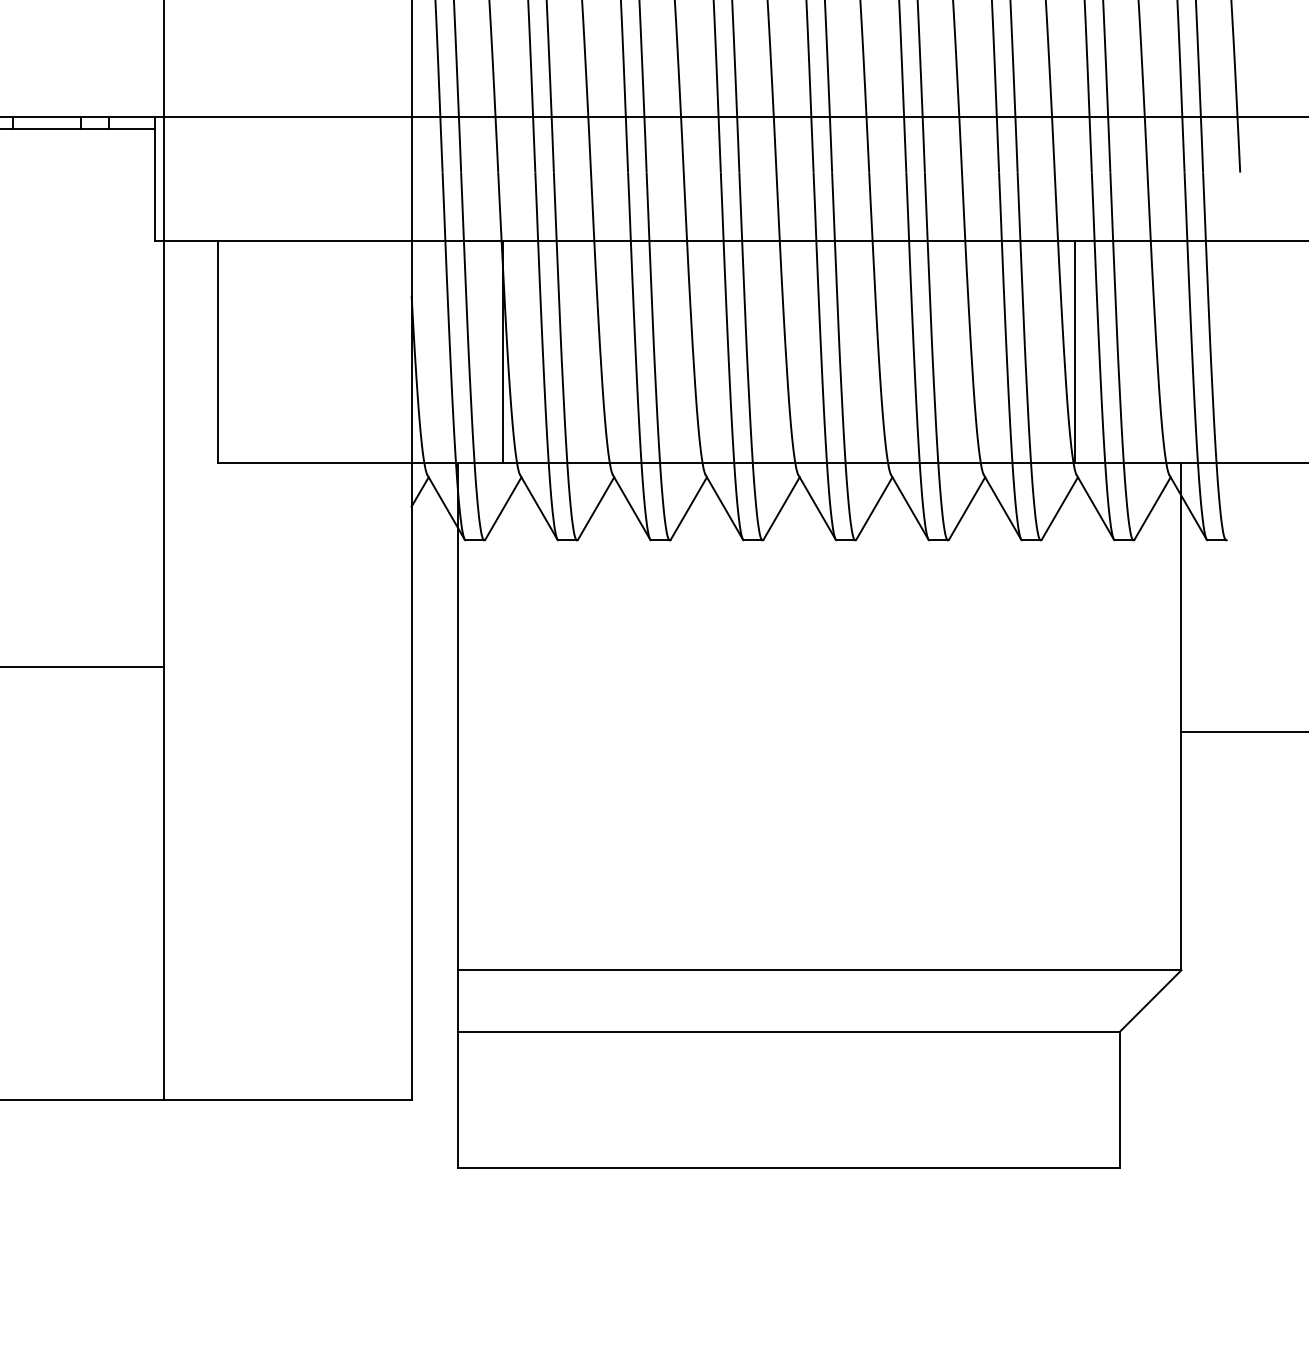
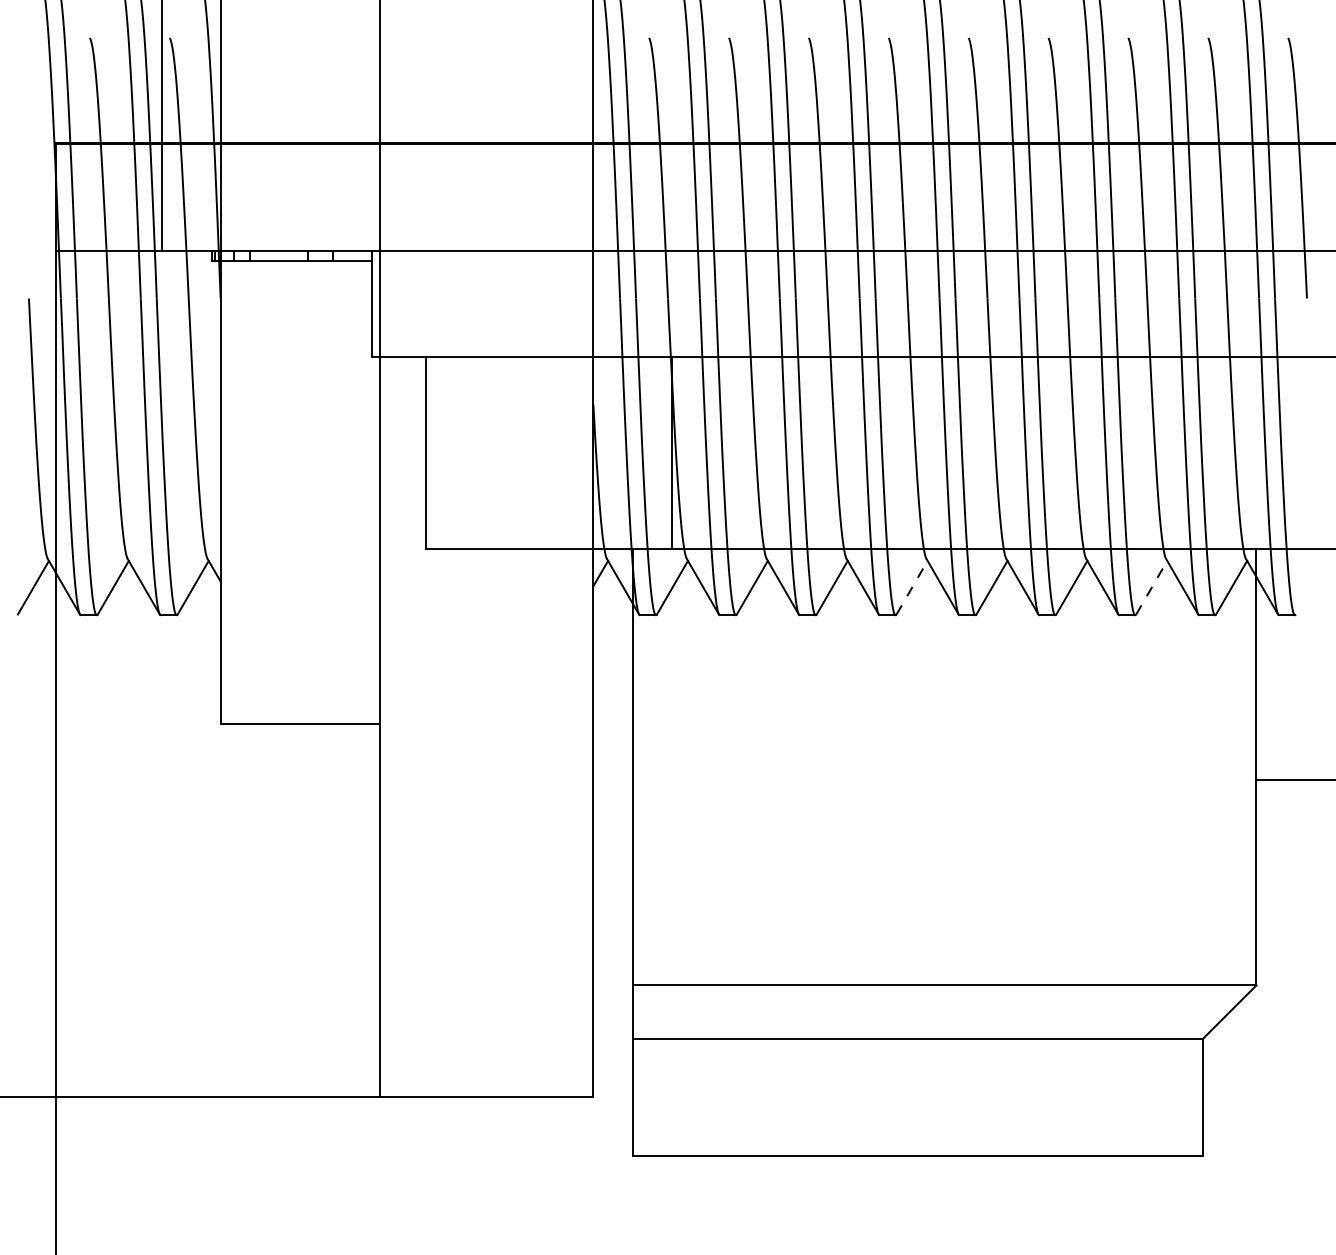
line: (1074, 351) -> (1164, 452), removed
line: (782, 508) -> (912, 587), solid -> dashed
line: (1059, 508) -> (1151, 587), solid -> dashed

